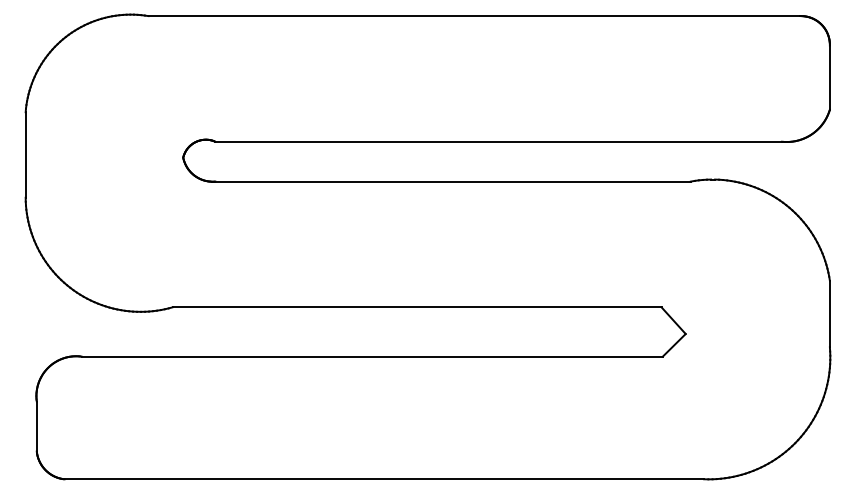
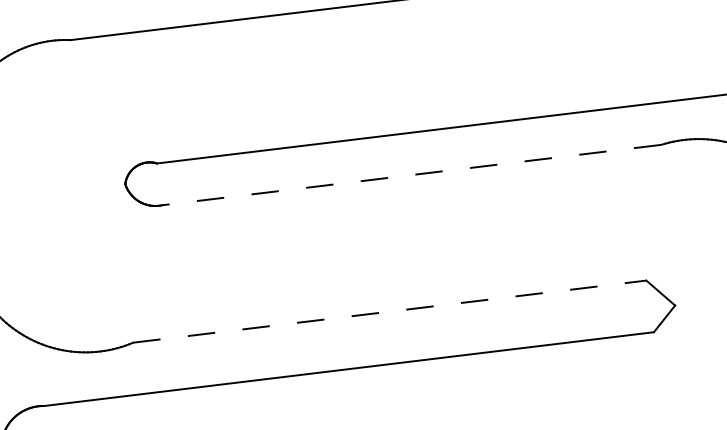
line: (453, 181) -> (412, 174), solid -> dashed
line: (417, 307) -> (390, 311), solid -> dashed

